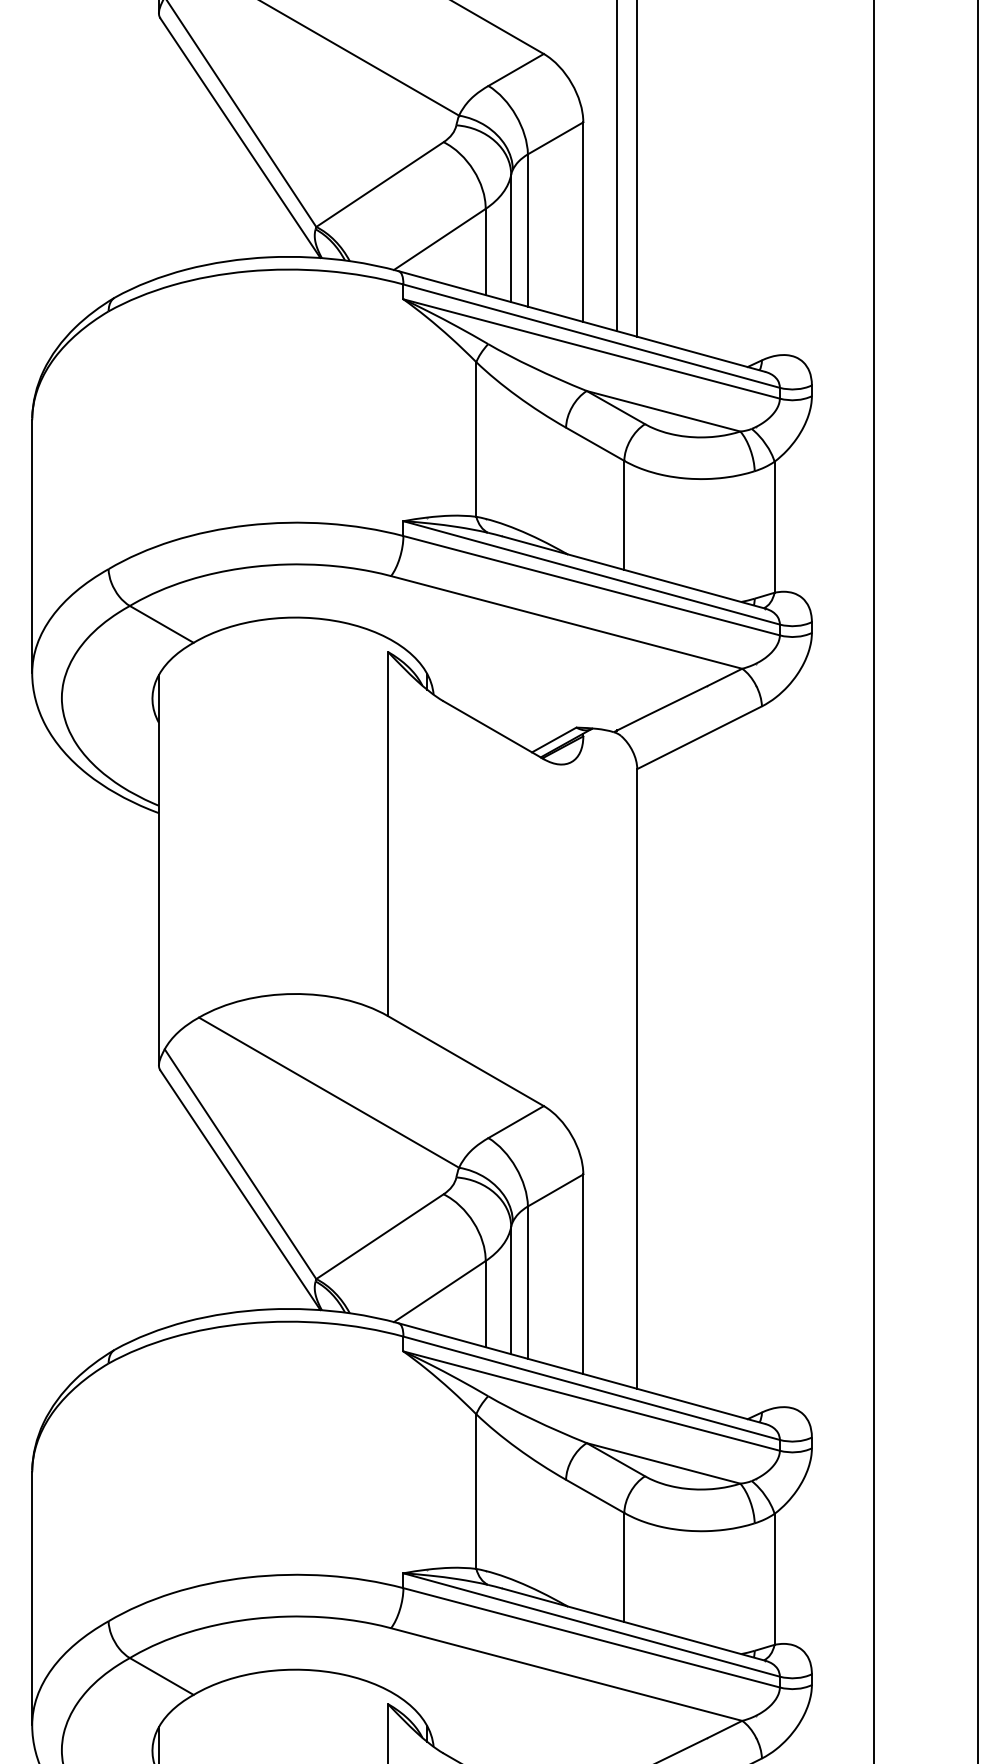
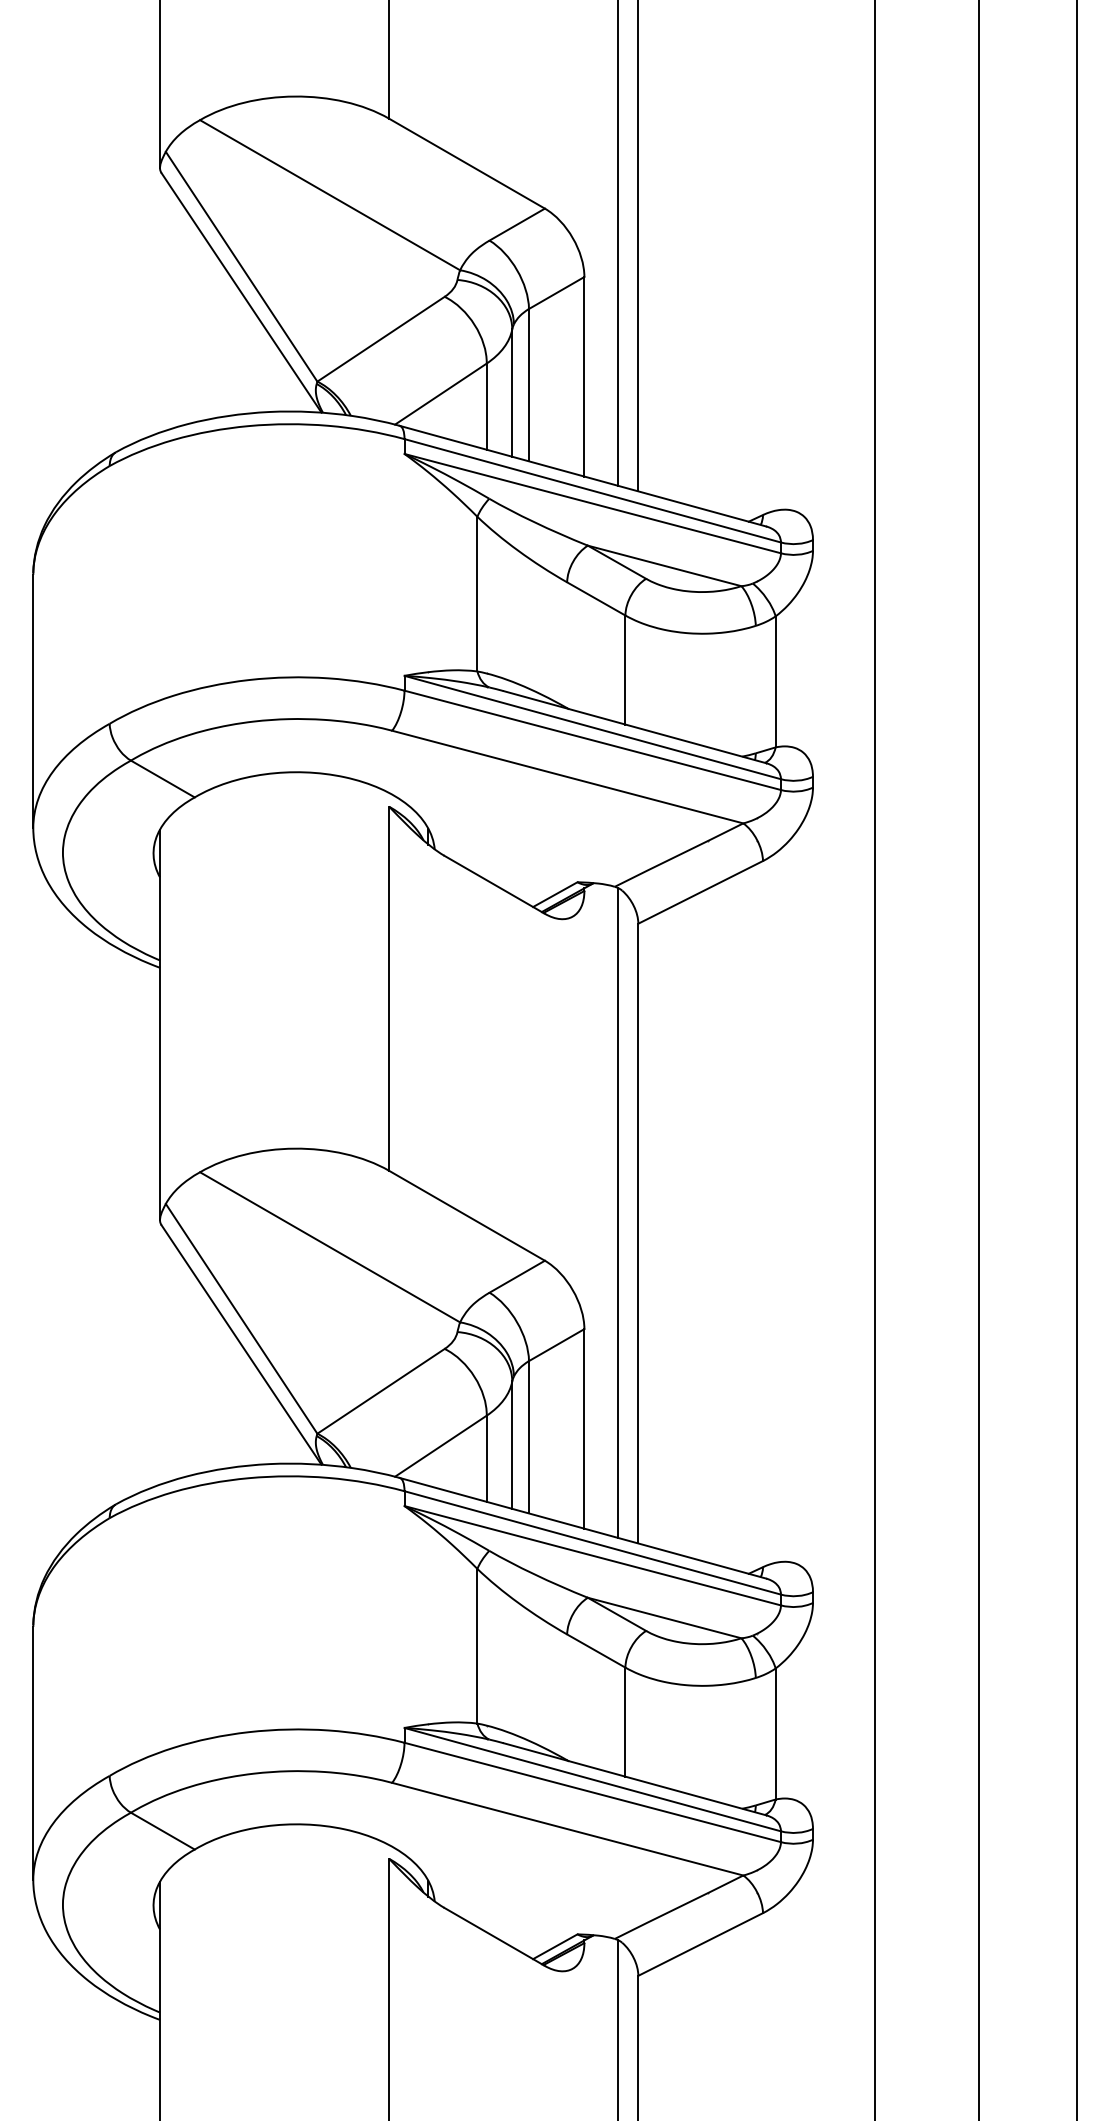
line: (617, 1057) -> (618, 1212), added

